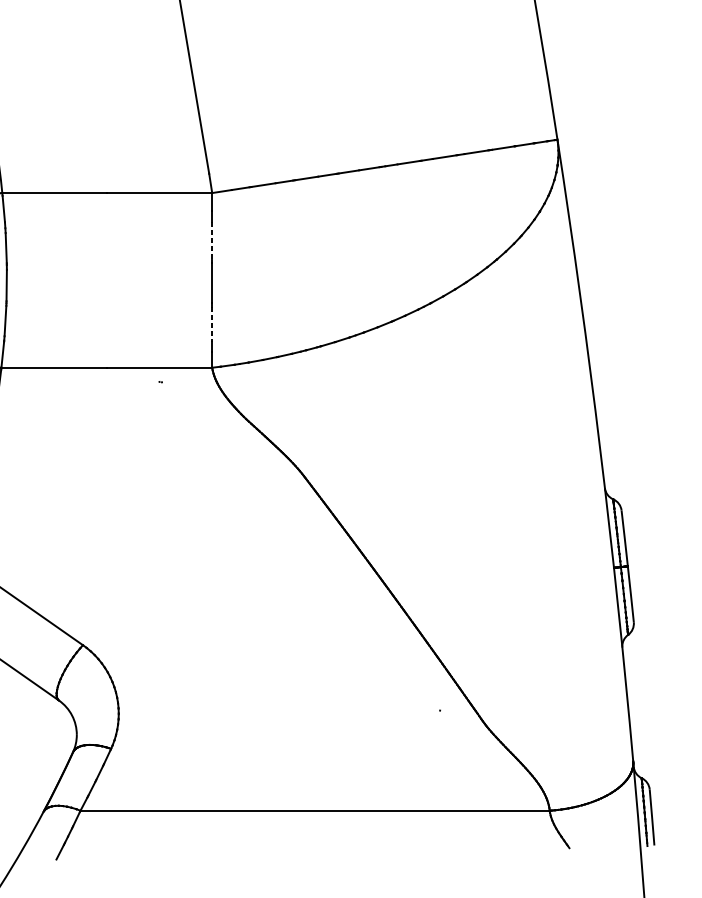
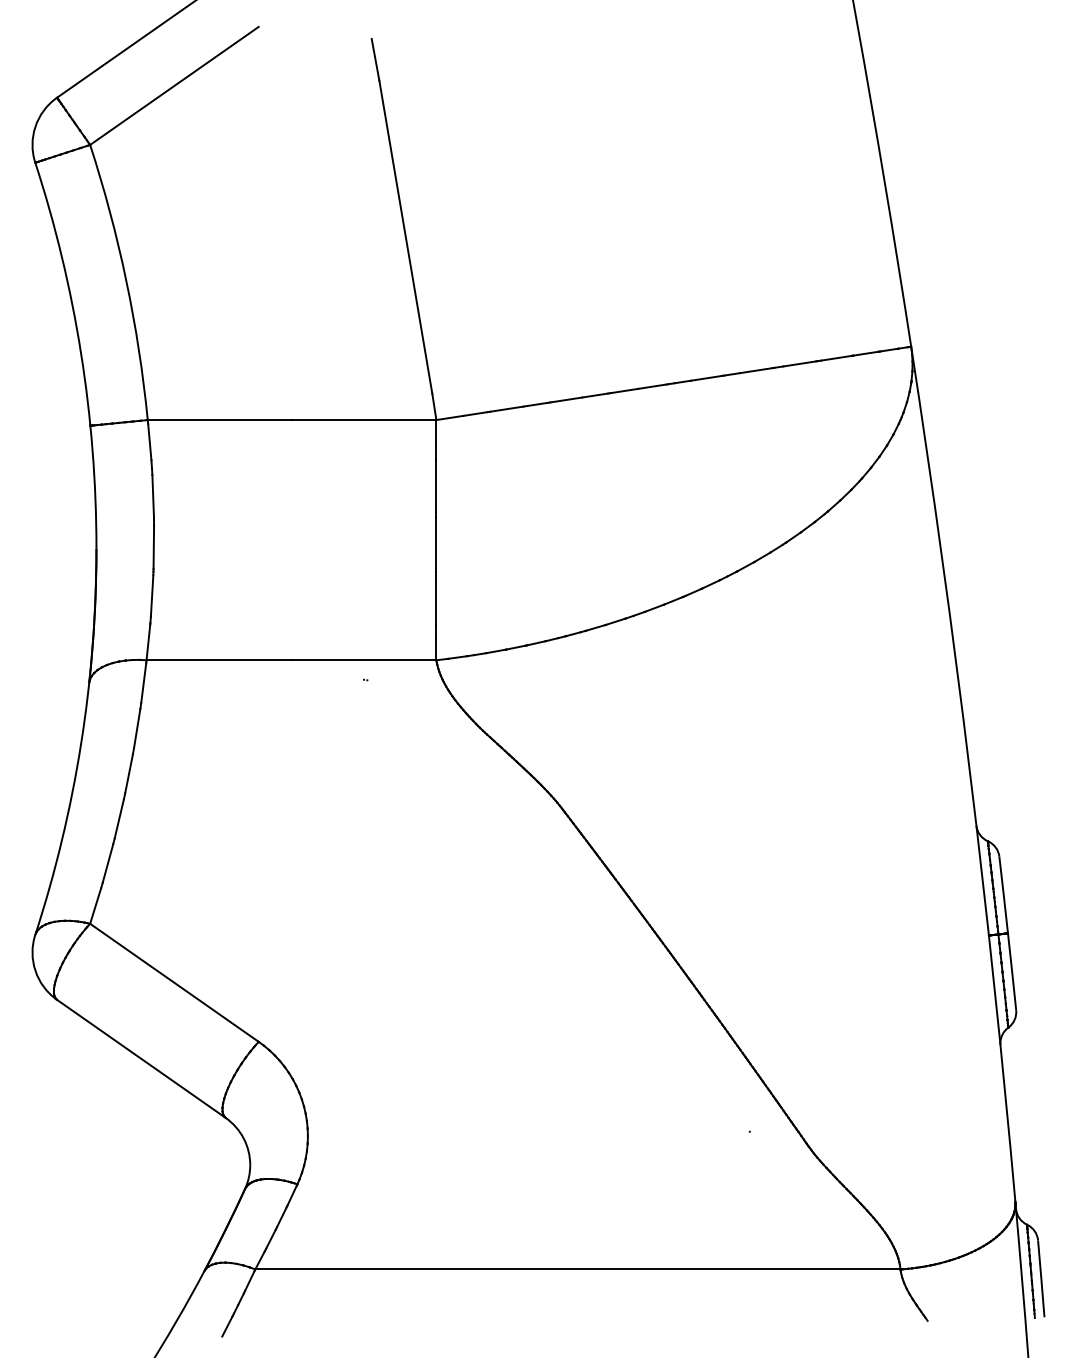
line: (212, 241) -> (436, 486), dashed -> solid
line: (212, 325) -> (436, 601), dashed -> solid

